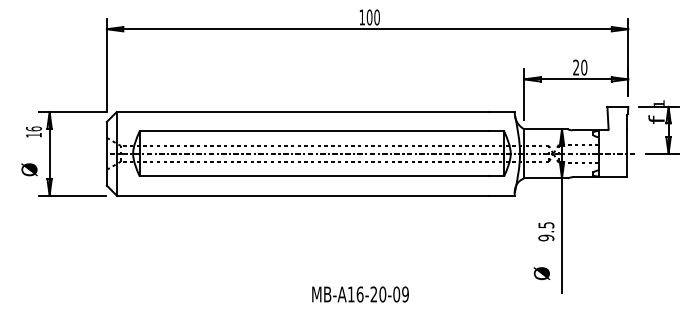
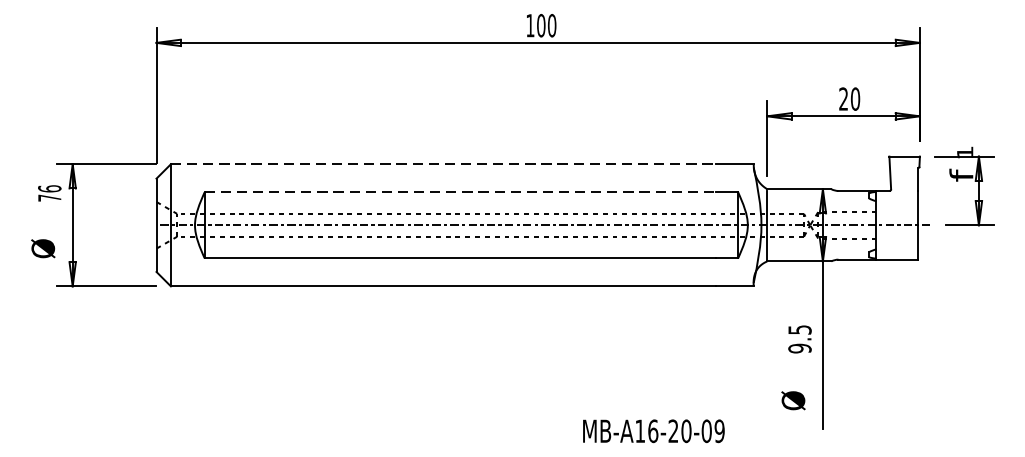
line: (302, 112) -> (442, 164), solid -> dashed
line: (314, 131) -> (460, 192), solid -> dashed
text: (33, 135) -> (49, 198), 16 -> 76
text: (360, 294) -> (653, 431), moved

